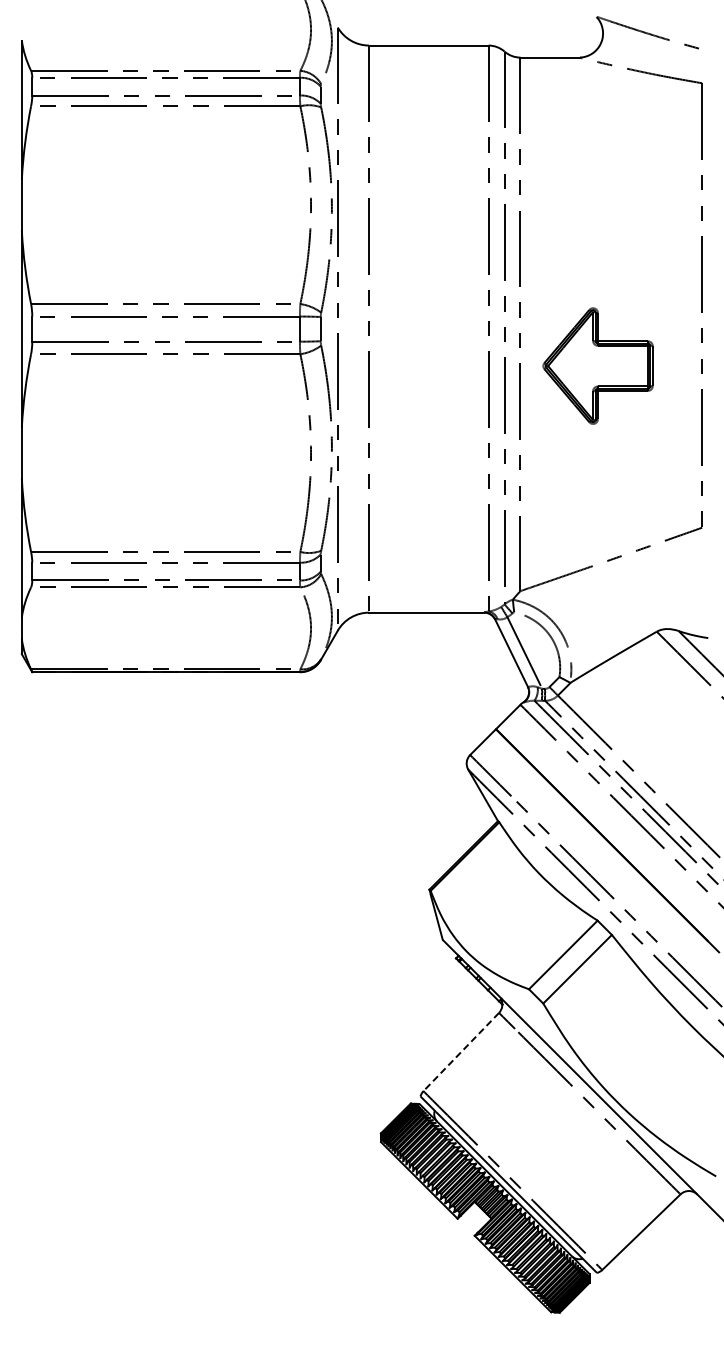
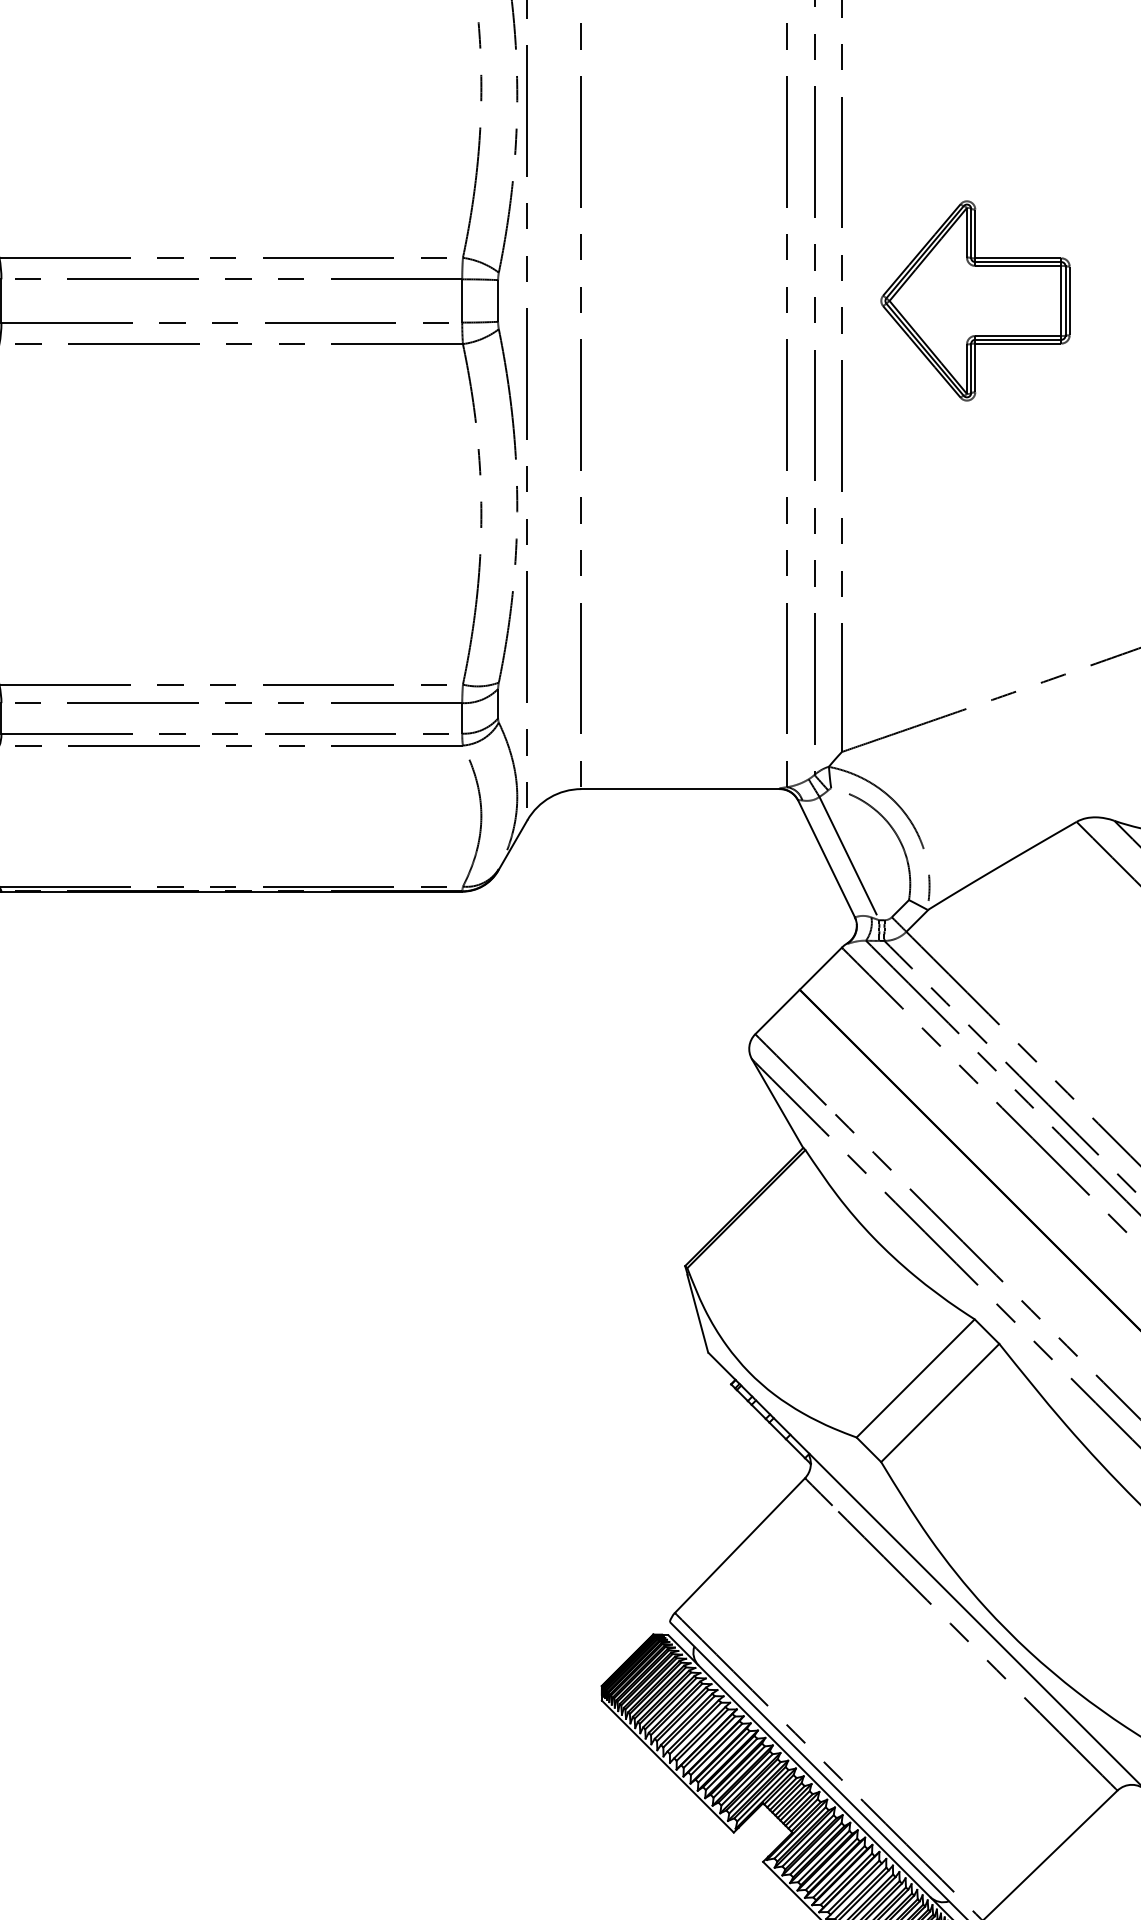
part: (597, 365) -> (974, 299), moved
line: (460, 1052) -> (738, 1546), dashed -> solid

